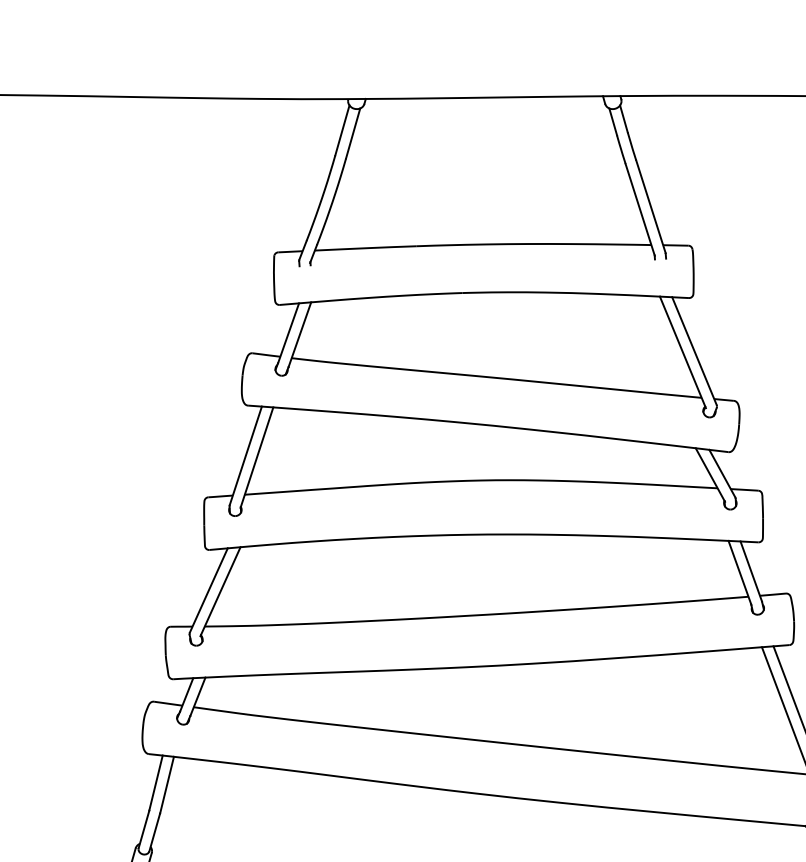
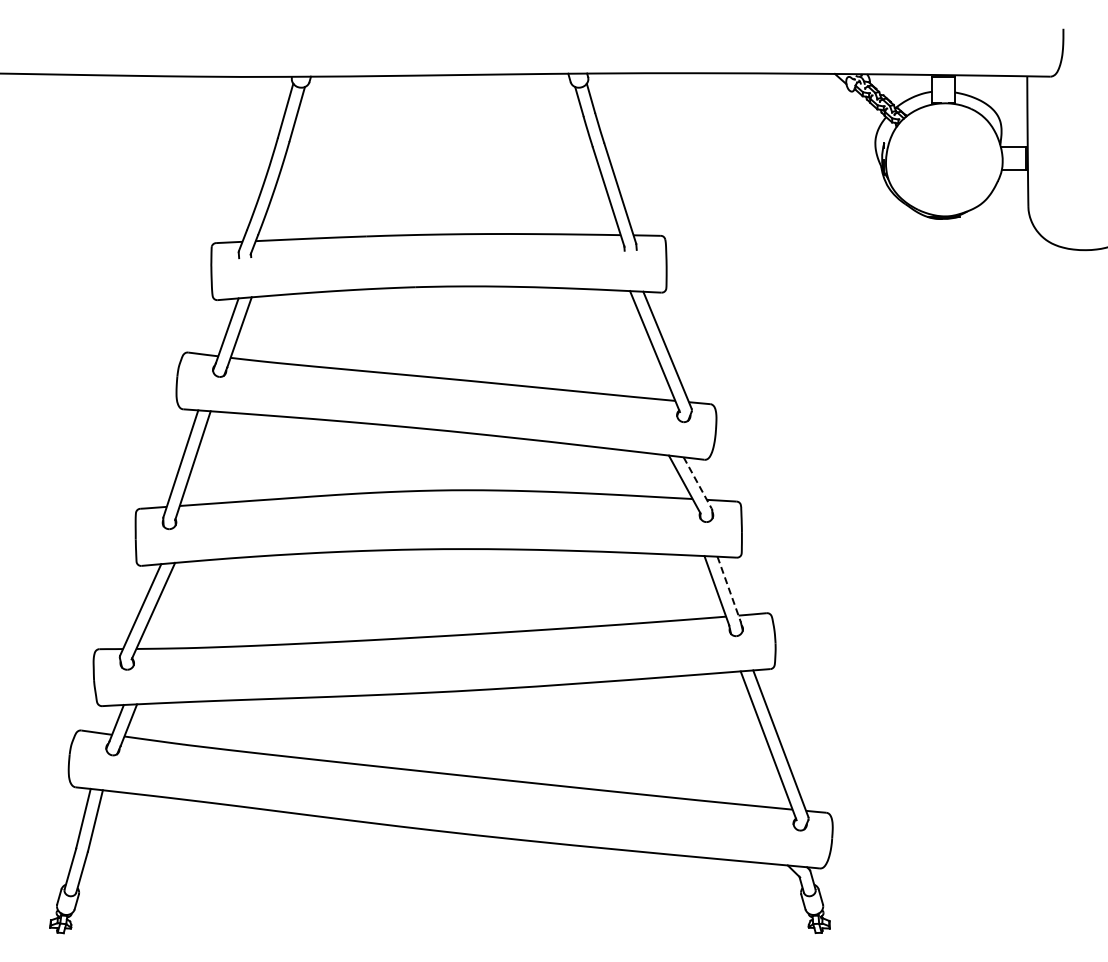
line: (722, 473) -> (697, 483), solid -> dashed
line: (751, 571) -> (729, 589), solid -> dashed

